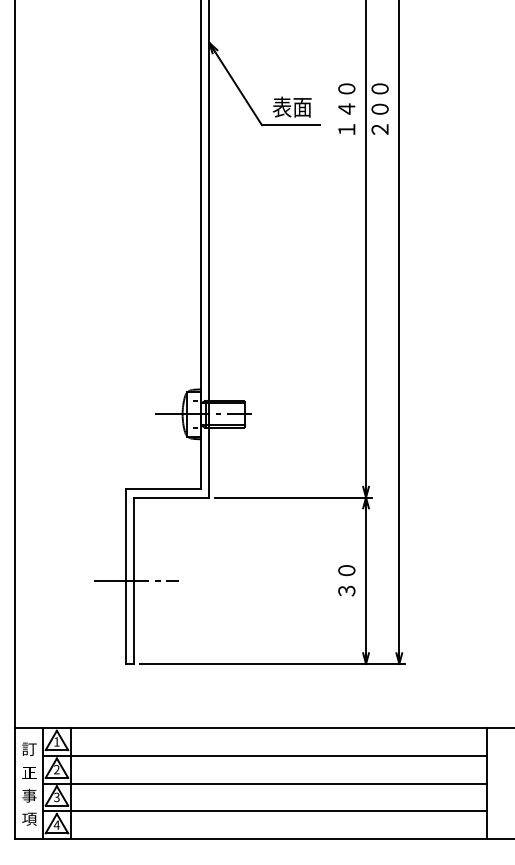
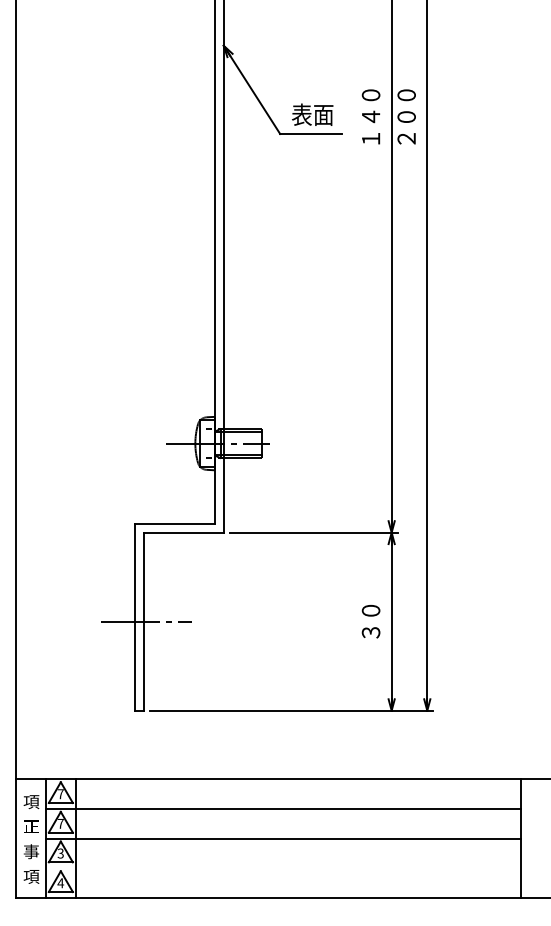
text: (56, 741) -> (60, 793), 1 -> 7
text: (29, 748) -> (31, 801), 訂 -> 項
text: (56, 769) -> (60, 823), 2 -> 7
line: (264, 811) -> (282, 868), removed

